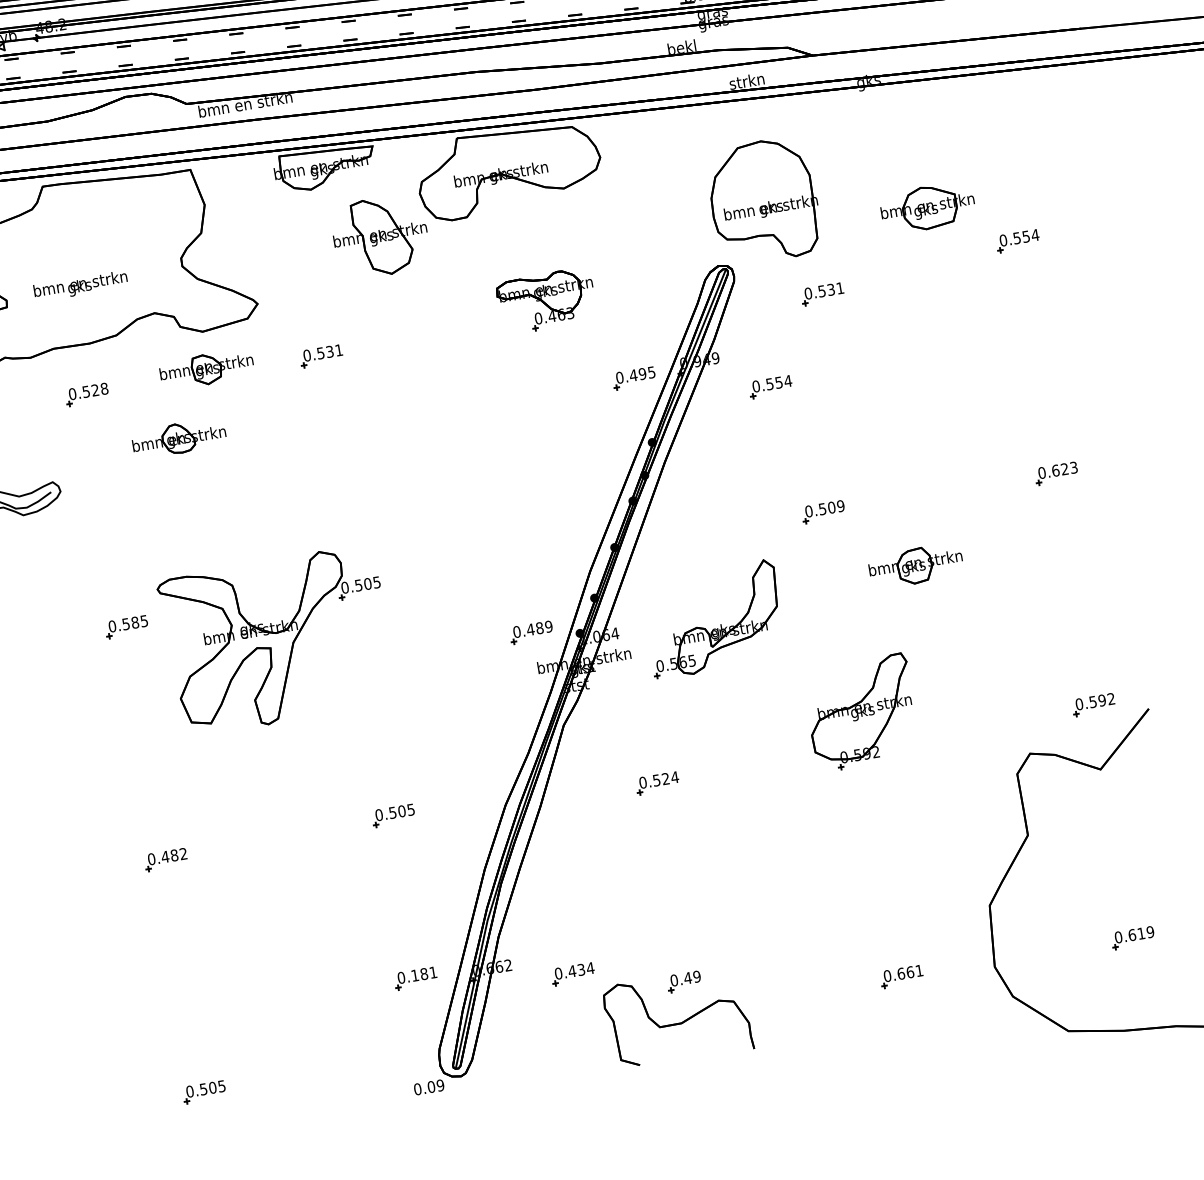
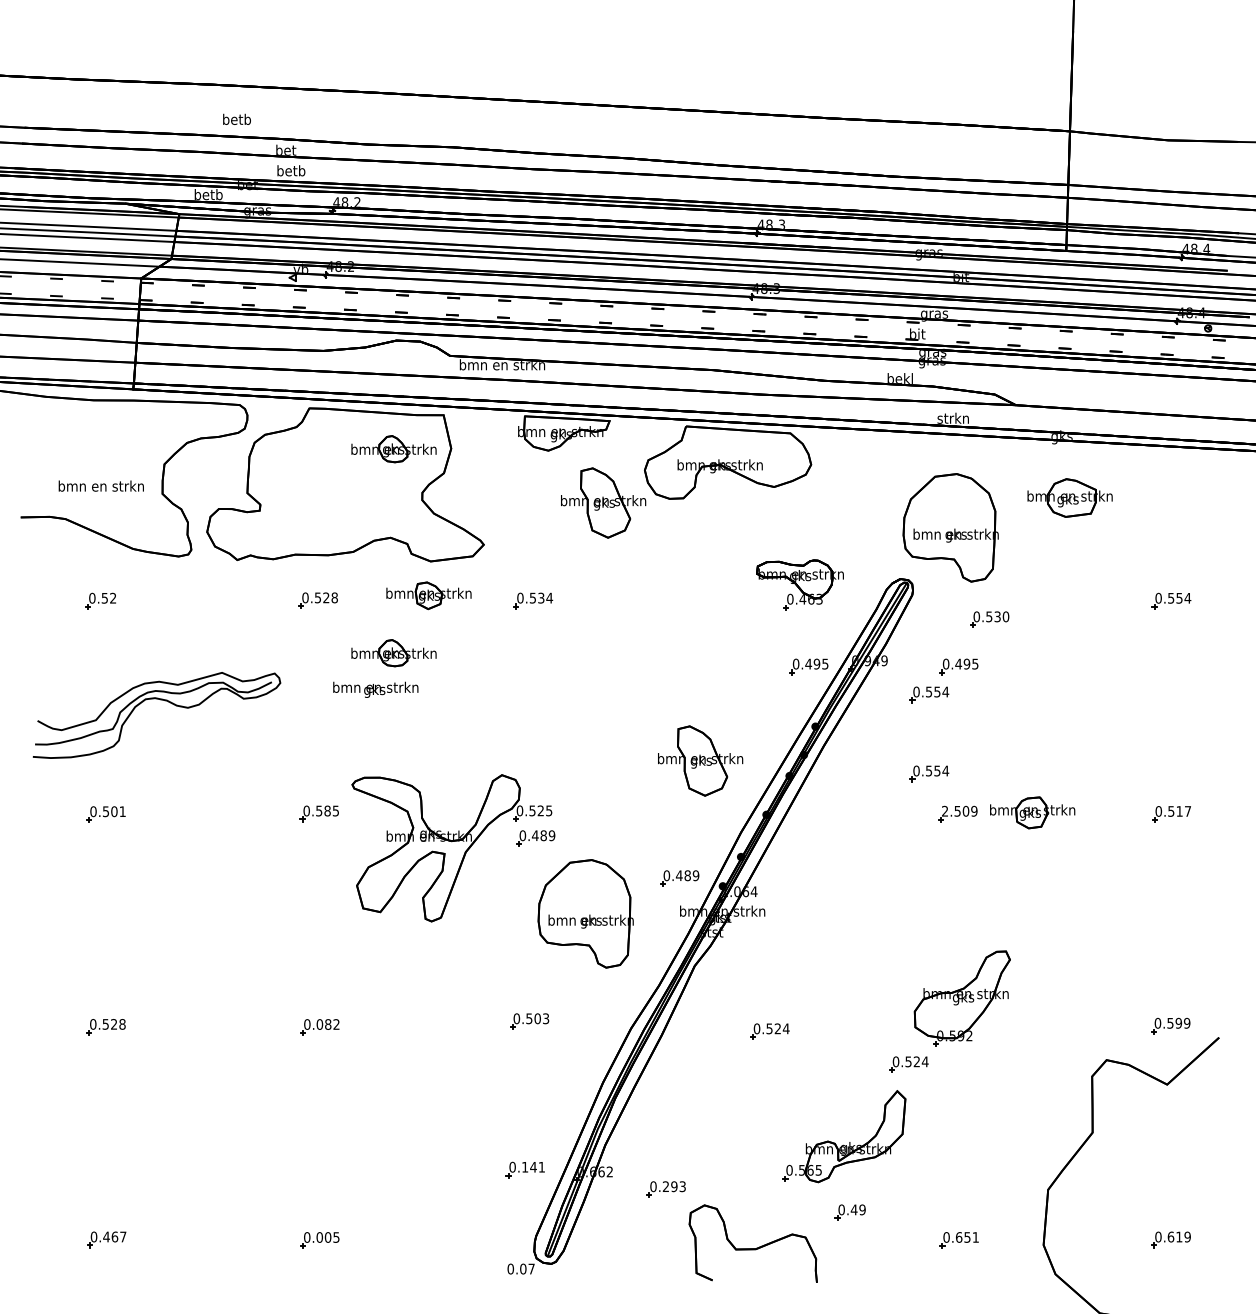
part: (927, 207) -> (1069, 497), moved
part: (141, 216) -> (393, 449), added
text: (80, 285) -> (375, 689), moved
text: (839, 287) -> (1005, 616), 0.531 -> 0.530
part: (545, 300) -> (799, 584), moved
text: (338, 349) -> (549, 597), 0.531 -> 0.534
part: (797, 351) -> (958, 666), added
text: (1064, 469) -> (1179, 811), 0.623 -> 0.517
part: (785, 473) -> (929, 773), added
part: (532, 500) -> (700, 760), added
text: (808, 511) -> (944, 811), 0.509 -> 2.509
part: (915, 565) -> (1032, 812), moved
text: (367, 583) -> (540, 810), 0.505 -> 0.525
part: (367, 615) -> (535, 838), added
part: (720, 624) -> (849, 1142), moved
part: (435, 687) -> (585, 913), added
text: (1110, 699) -> (1186, 1023), 0.592 -> 0.599
part: (814, 794) -> (908, 1064), added
text: (411, 809) -> (546, 1018), 0.505 -> 0.503
text: (164, 856) -> (319, 1024), 0.482 -> 0.082
text: (581, 969) -> (674, 1186), 0.434 -> 0.293
text: (910, 972) -> (967, 1237), 0.661 -> 0.651
text: (424, 973) -> (533, 1166), 0.181 -> 0.141
part: (683, 981) -> (849, 1212), moved
text: (440, 1084) -> (531, 1268), 0.09 -> 0.07
text: (203, 1089) -> (319, 1237), 0.505 -> 0.005

